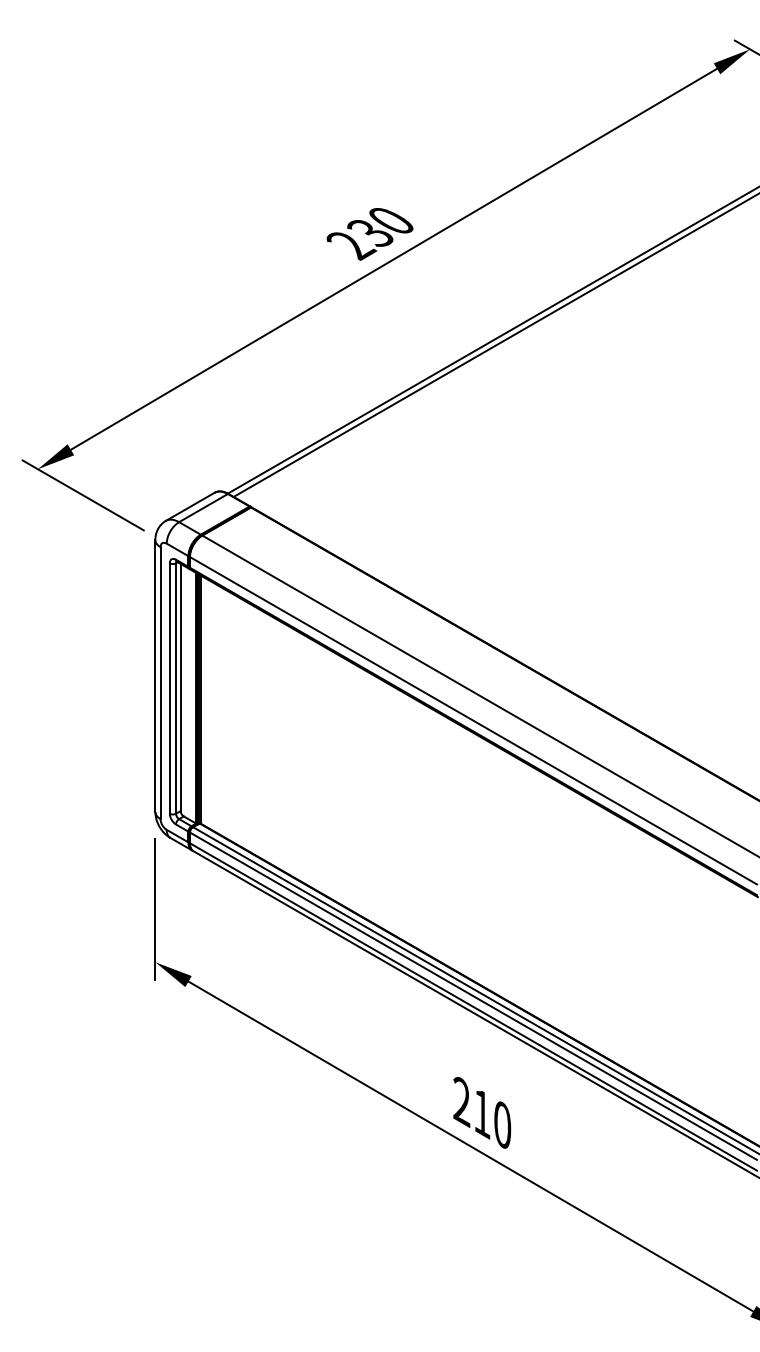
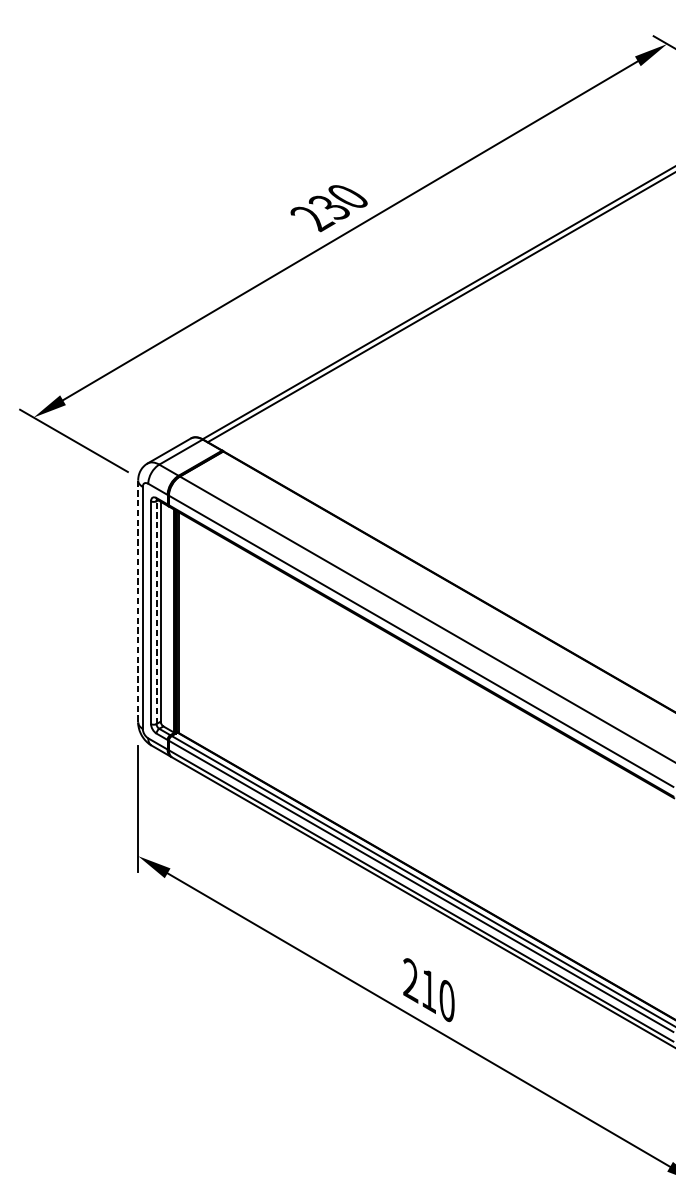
line: (155, 676) -> (138, 601), solid -> dashed
line: (176, 688) -> (156, 612), solid -> dashed

